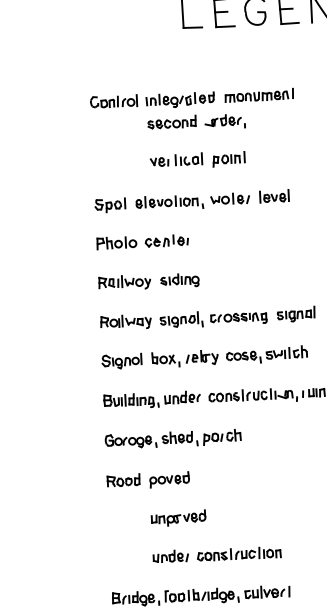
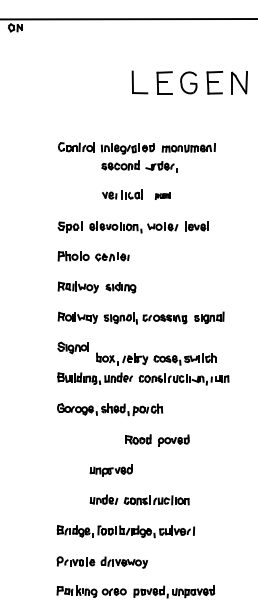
part: (228, 158) -> (162, 195), size x0.6
part: (229, 356) -> (156, 358), moved
part: (148, 480) -> (157, 440), moved

